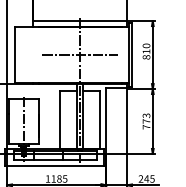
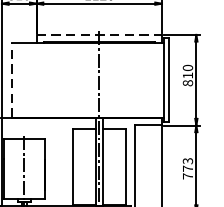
line: (80, 21) -> (99, 35), solid -> dashed
line: (14, 54) -> (11, 79), solid -> dashed
line: (79, 55) -> (98, 80), removed

